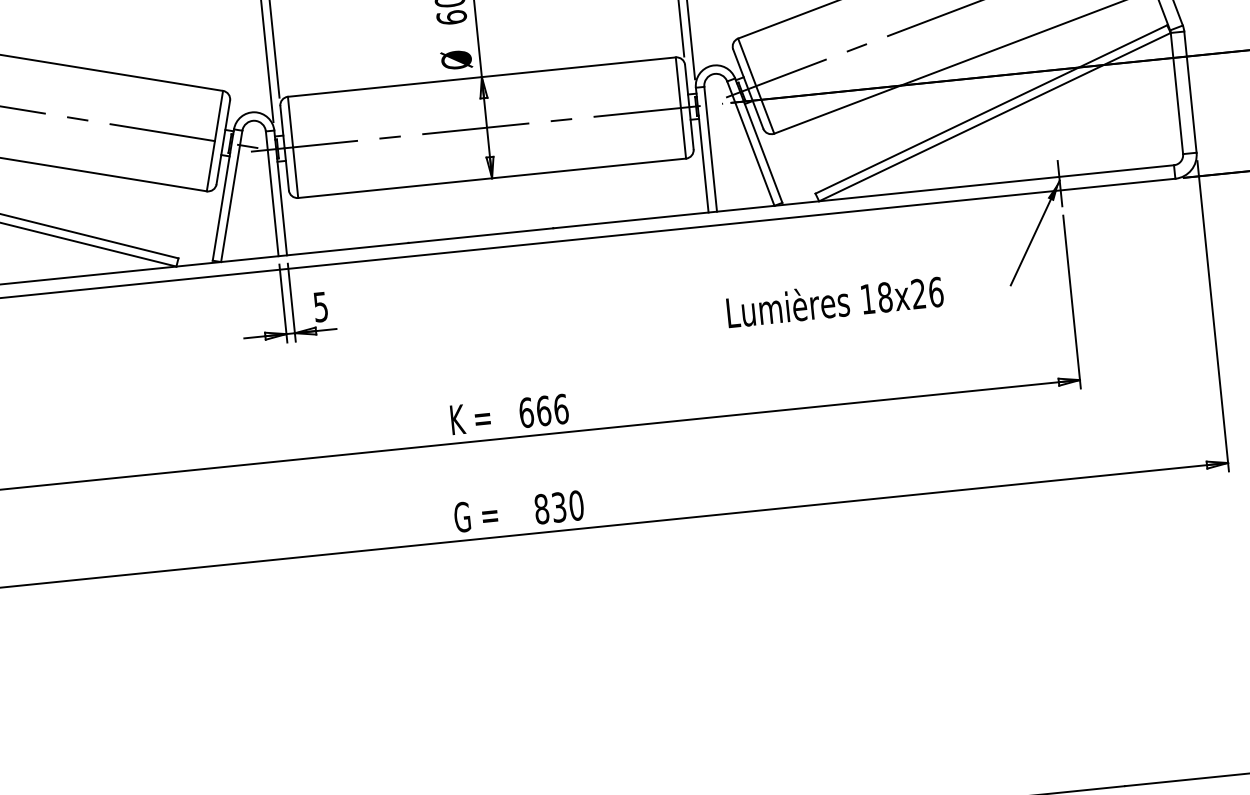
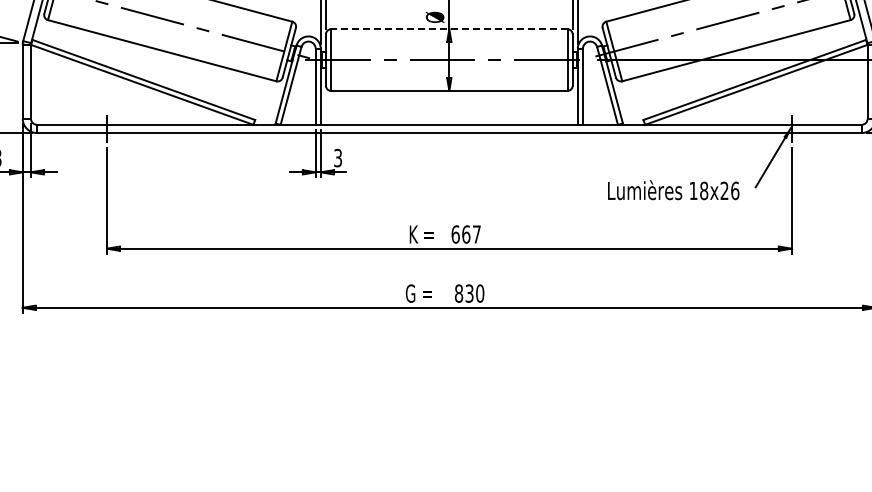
line: (480, 77) -> (448, 29), solid -> dashed
text: (834, 301) -> (673, 190), moved
text: (319, 306) -> (337, 157), 5 -> 3
text: (560, 409) -> (476, 234), 666 -> 667

